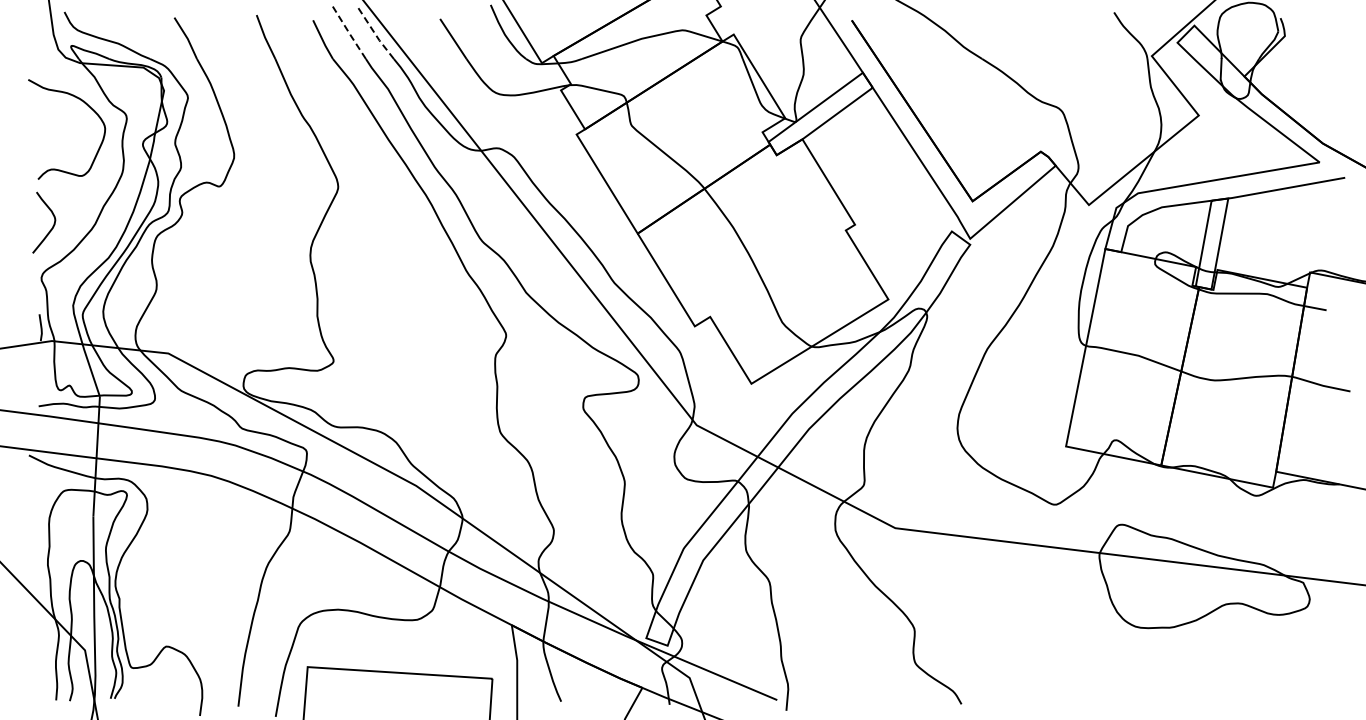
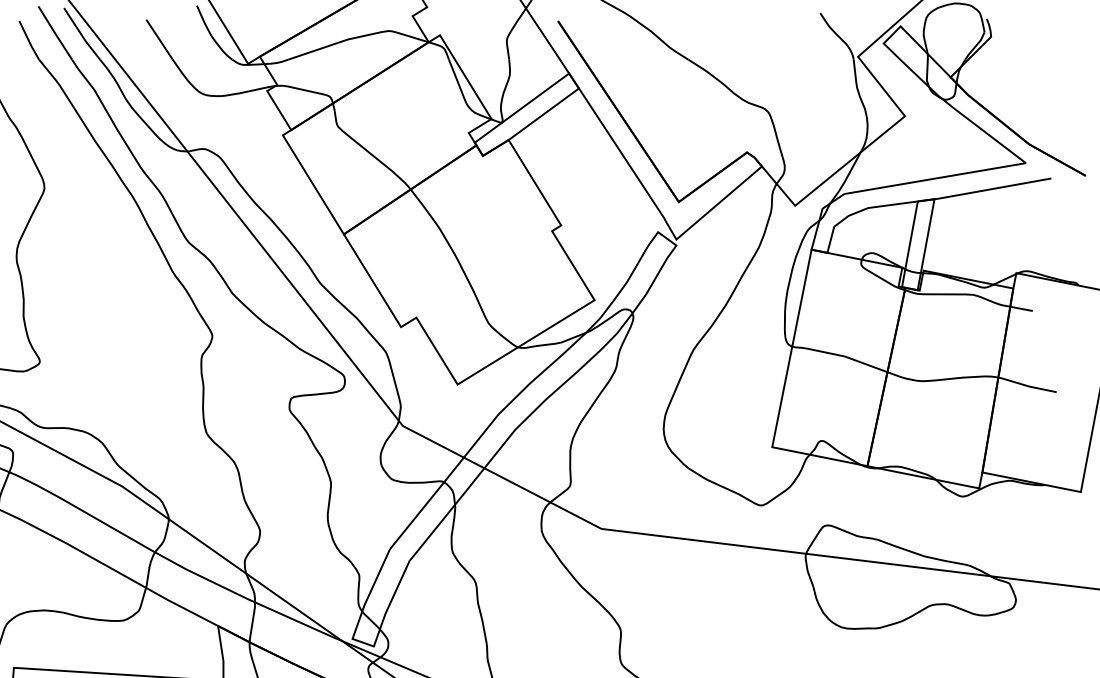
line: (348, 32) -> (54, 33), dashed -> solid
line: (375, 33) -> (81, 34), dashed -> solid

